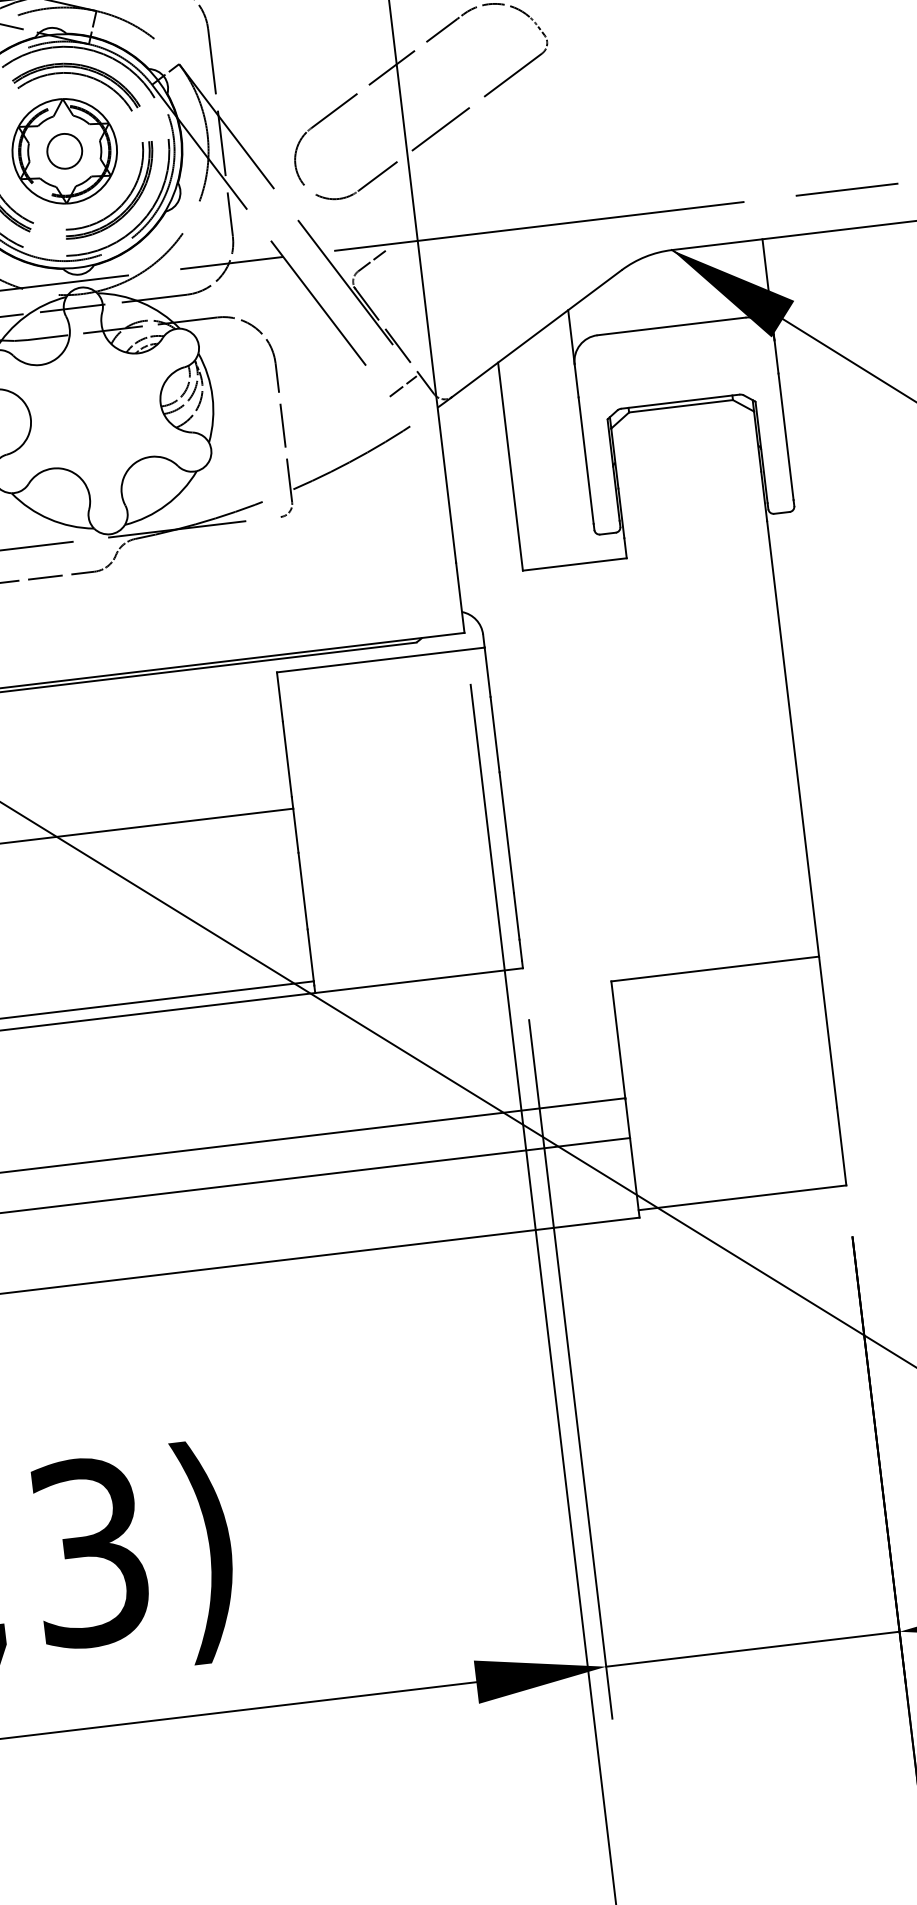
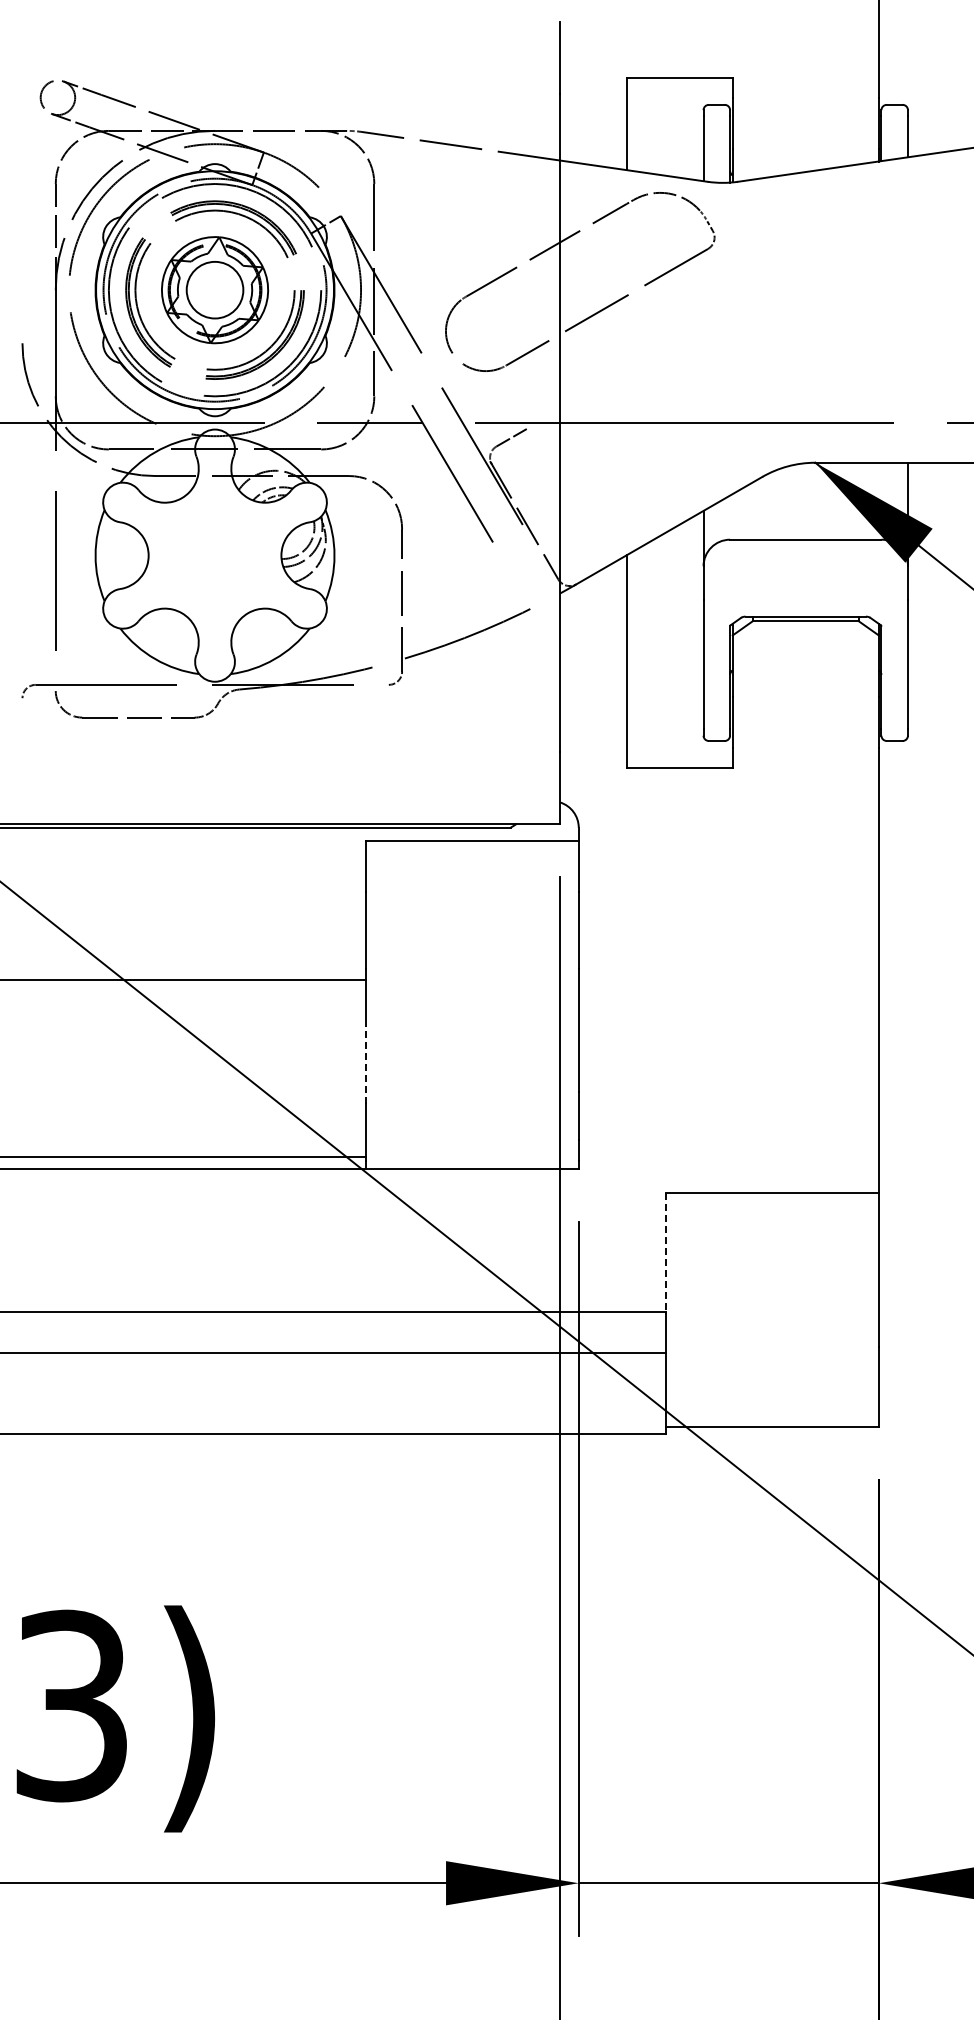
circle: (64, 150) -> (214, 289), size x1.6
line: (402, 386) -> (527, 567), removed
line: (303, 890) -> (366, 1064), solid -> dashed
line: (618, 1039) -> (666, 1252), solid -> dashed

